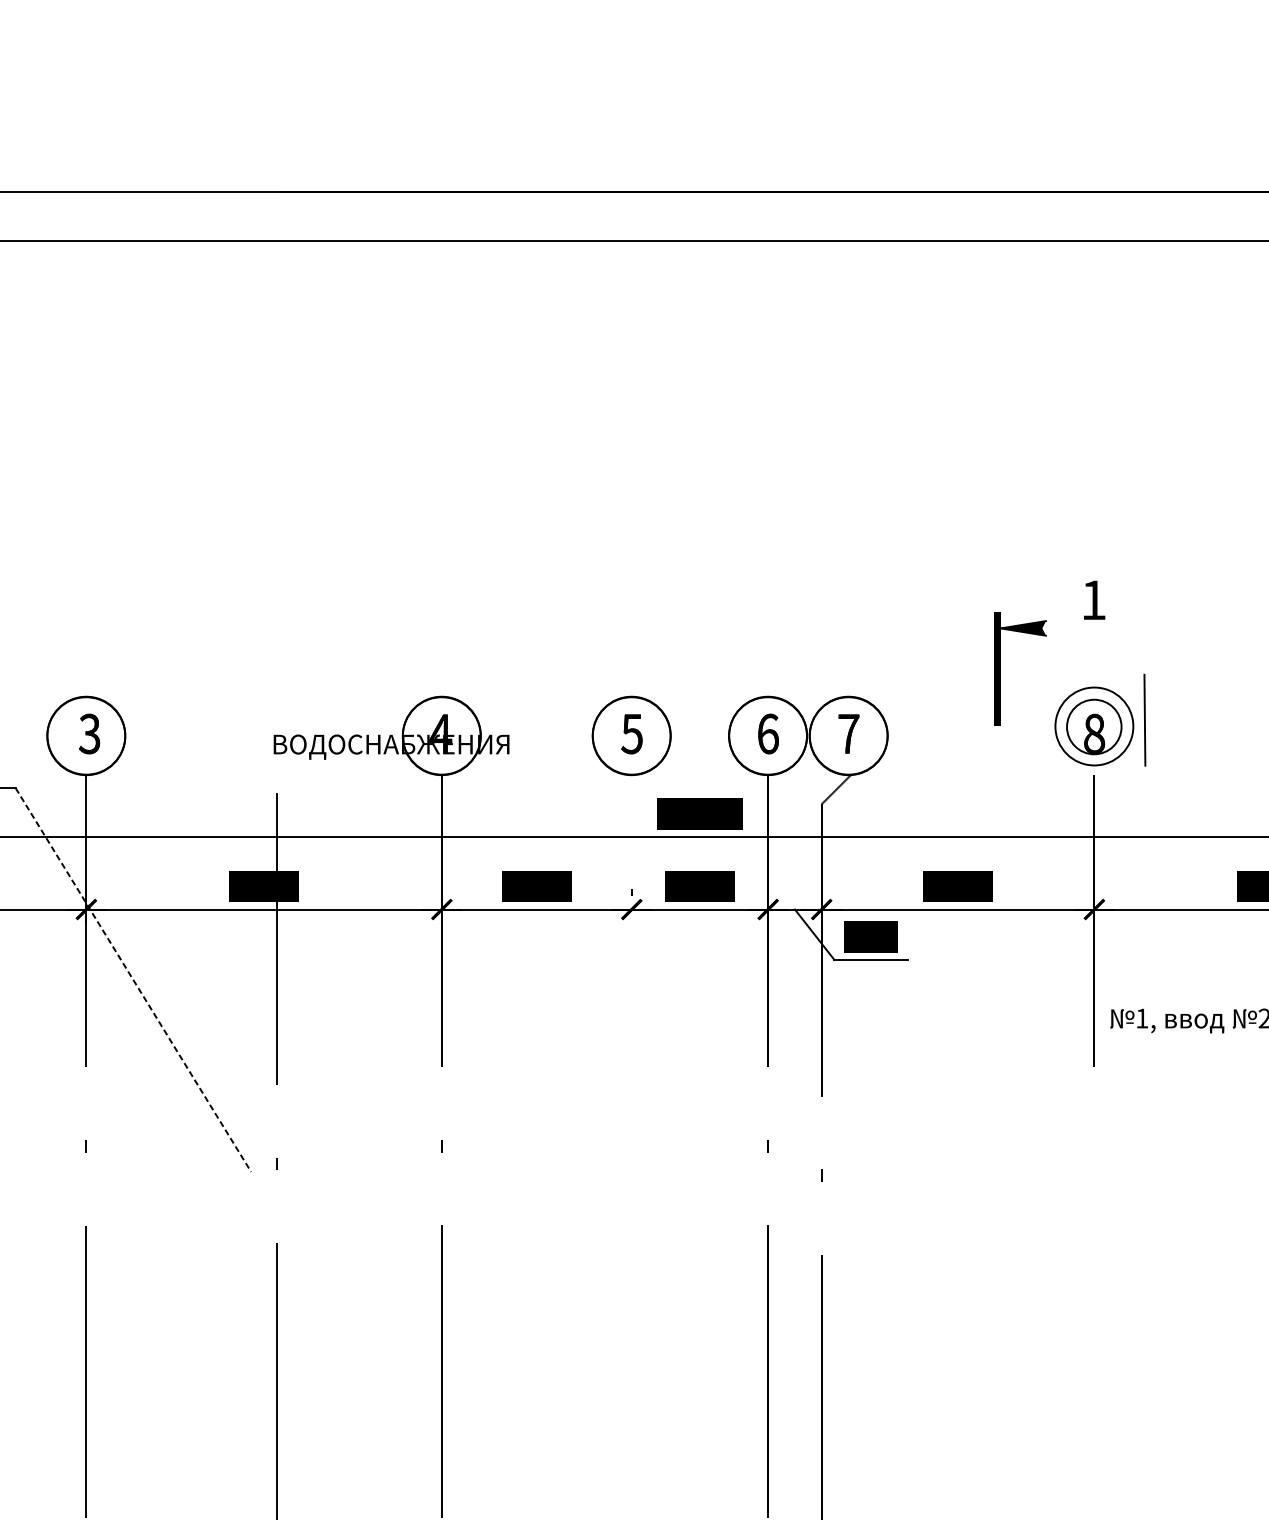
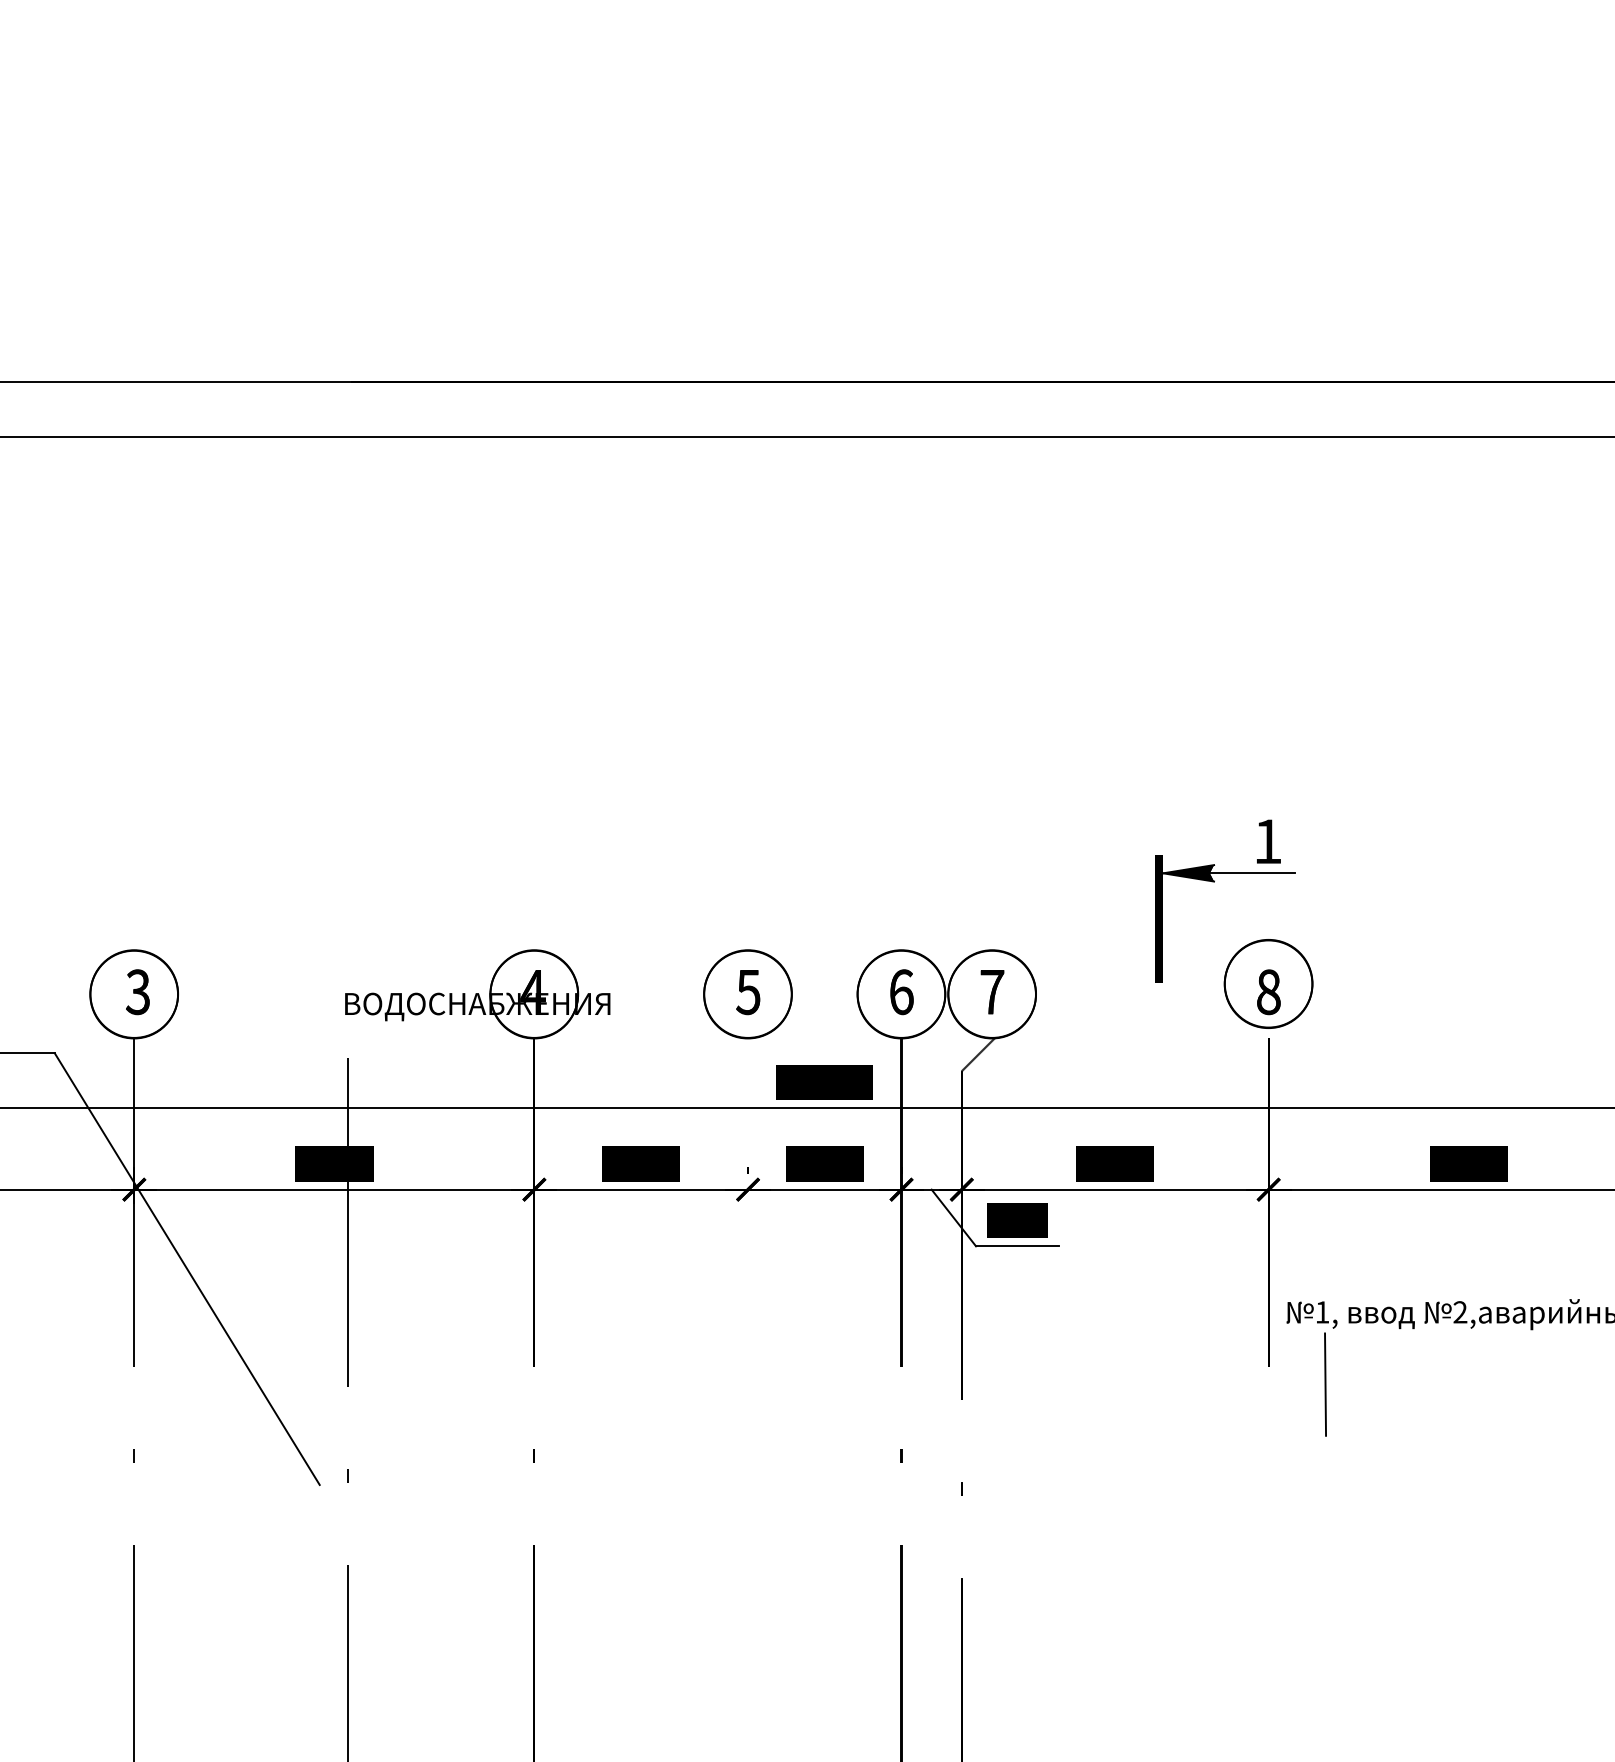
line: (1079, 628) -> (1251, 873), added
line: (1144, 720) -> (1325, 1384), moved
circle: (1094, 727) -> (1268, 984), size x1.43
line: (133, 980) -> (187, 1269), dashed -> solid

